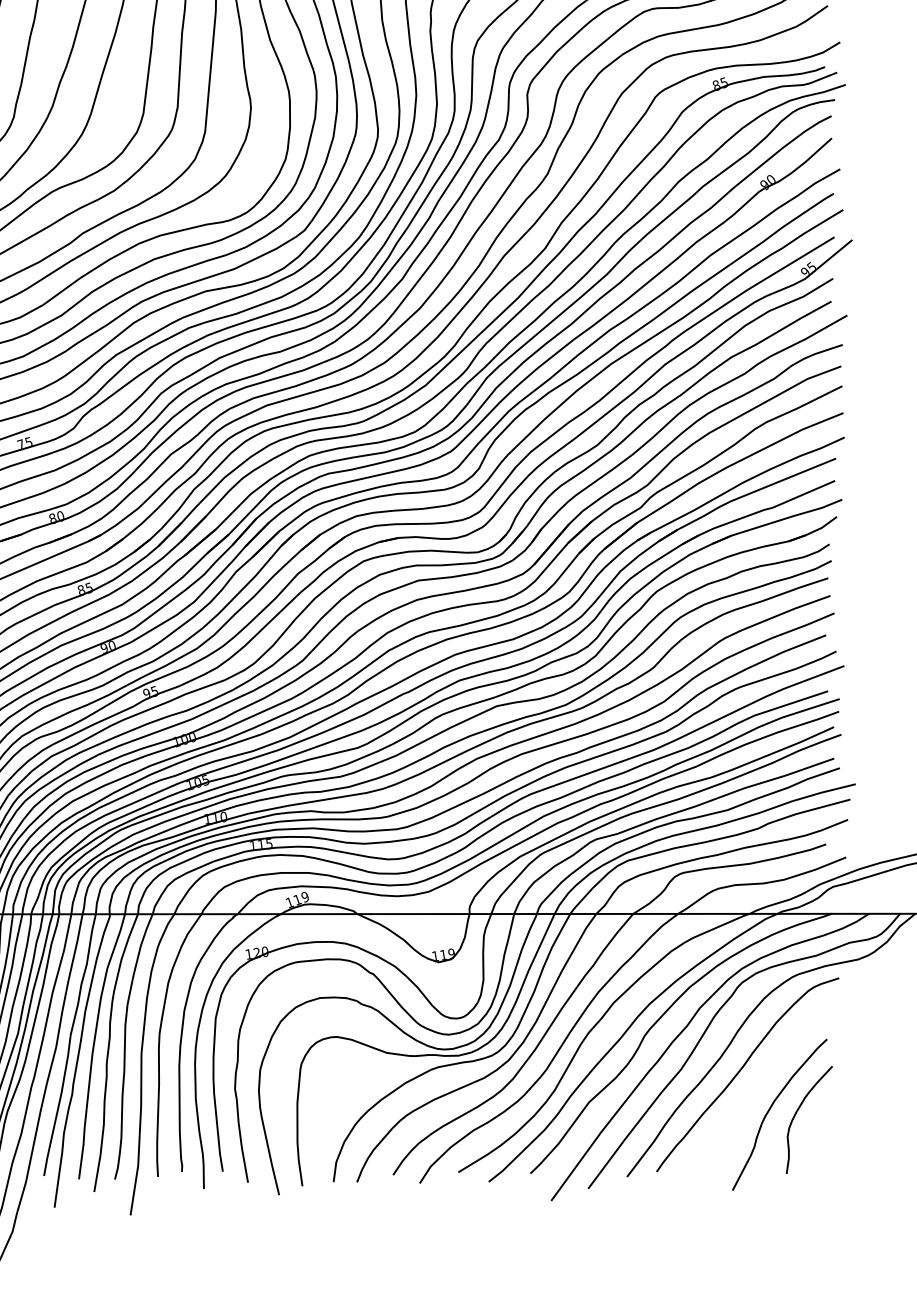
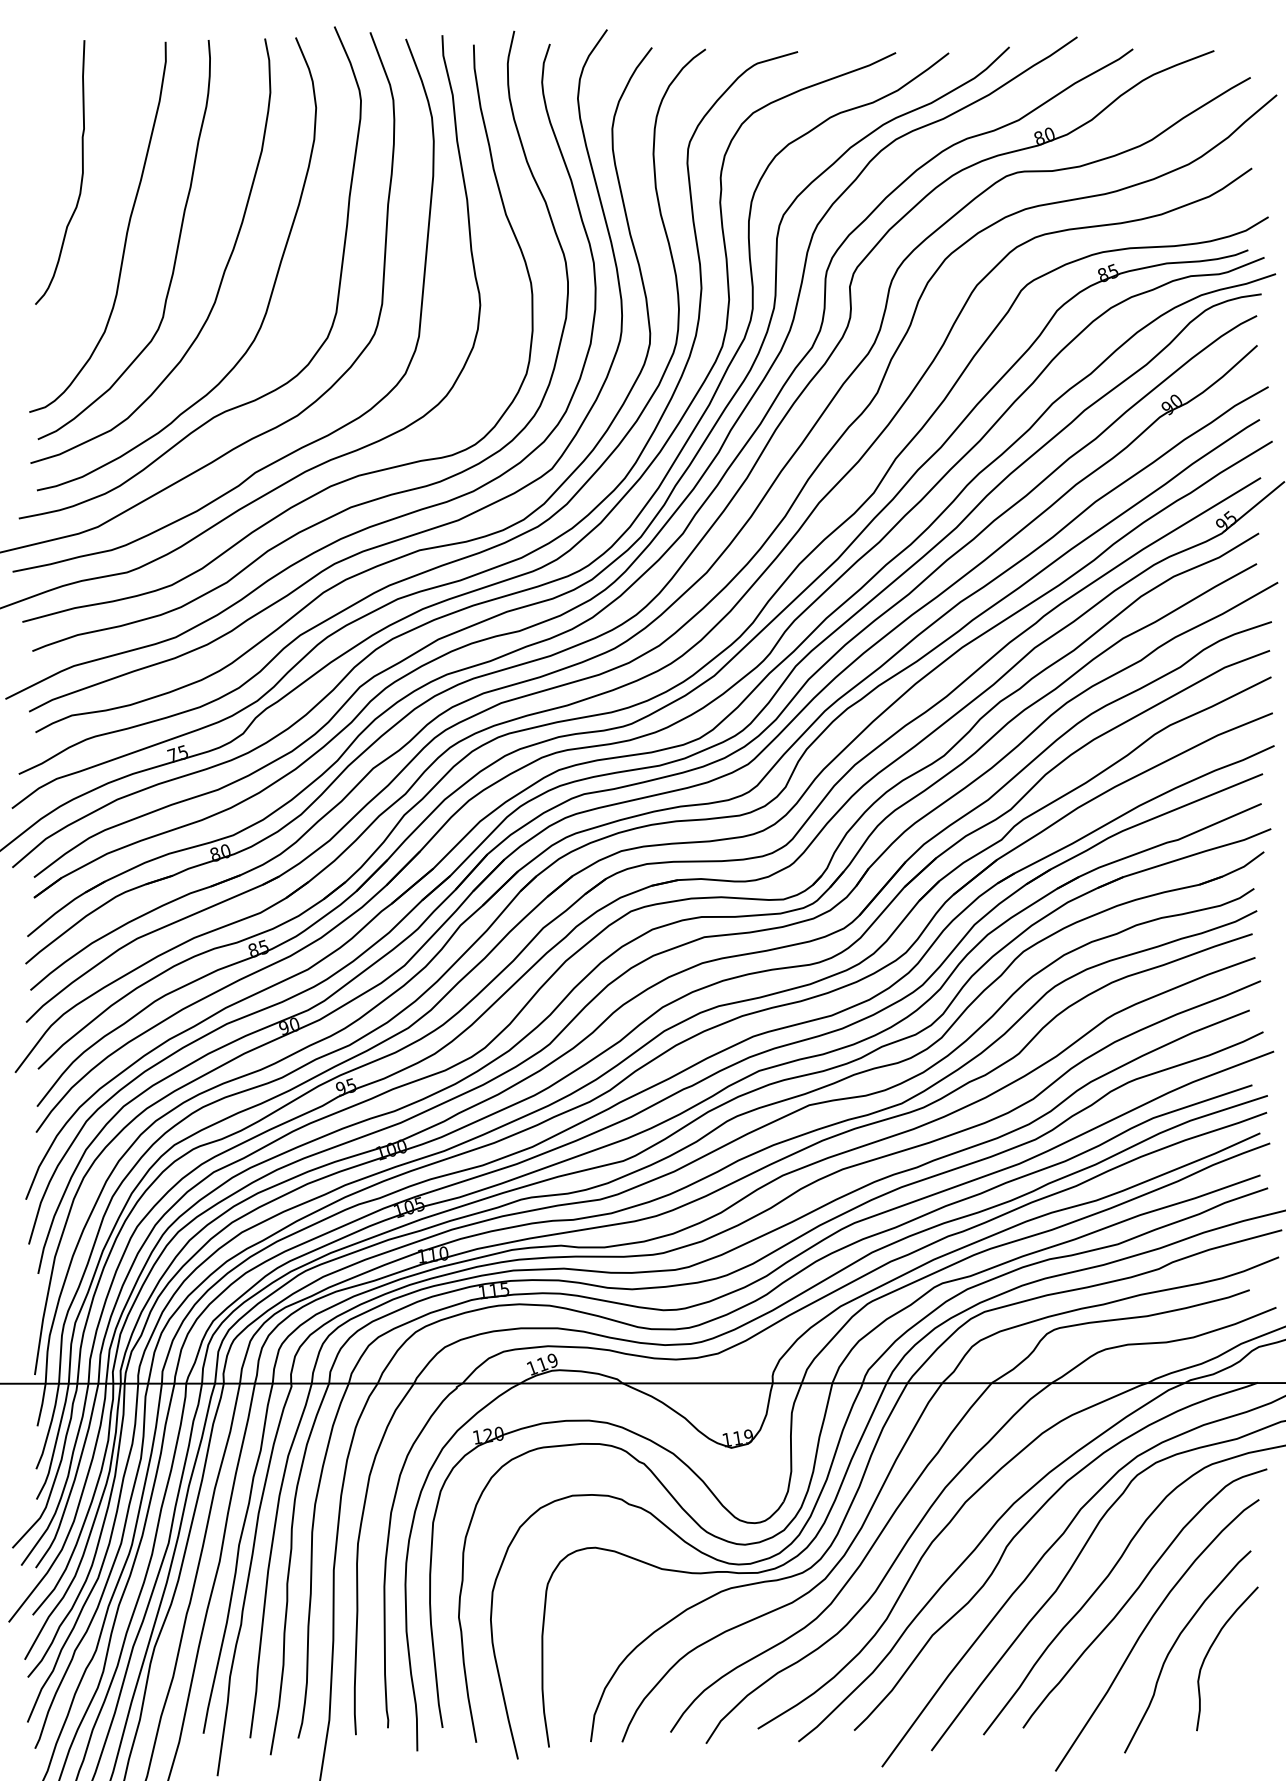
curve: (748, 1097) -> (1146, 1628), added

